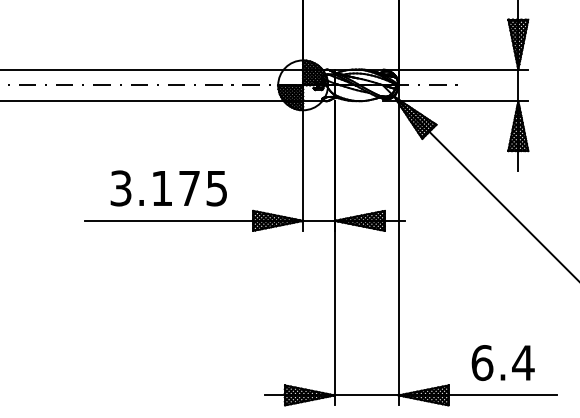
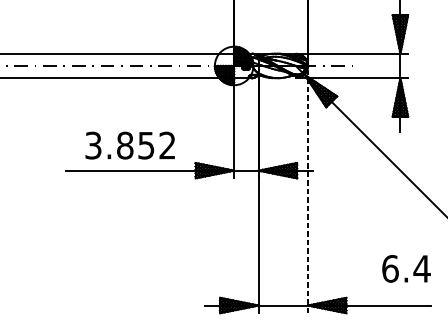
text: (188, 188) -> (145, 145), 3.175 -> 3.852
line: (398, 244) -> (307, 188), solid -> dashed
text: (502, 362) -> (405, 268), moved

